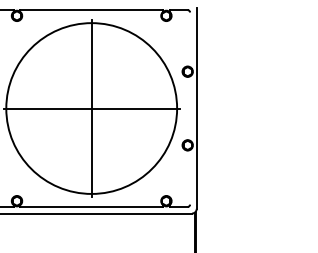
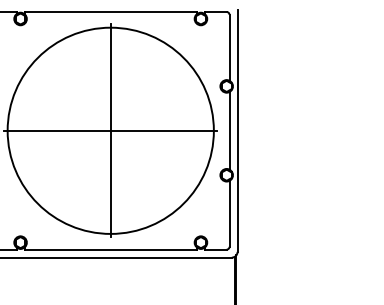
line: (190, 39) -> (229, 47), added
line: (190, 108) -> (229, 130), added
line: (190, 177) -> (229, 213), added

